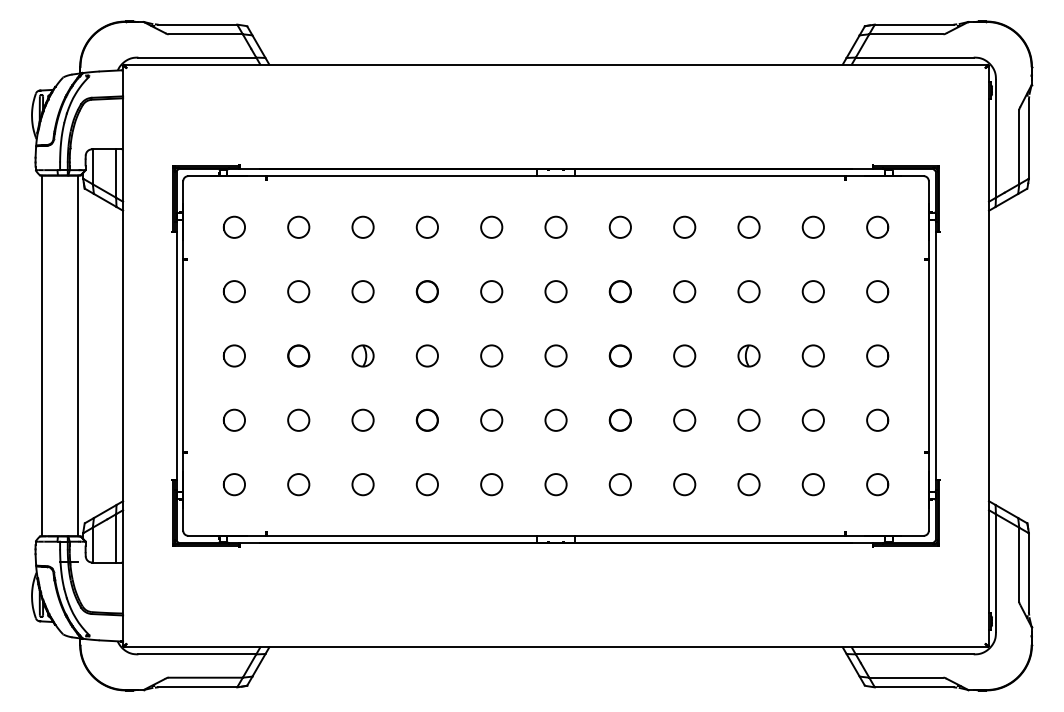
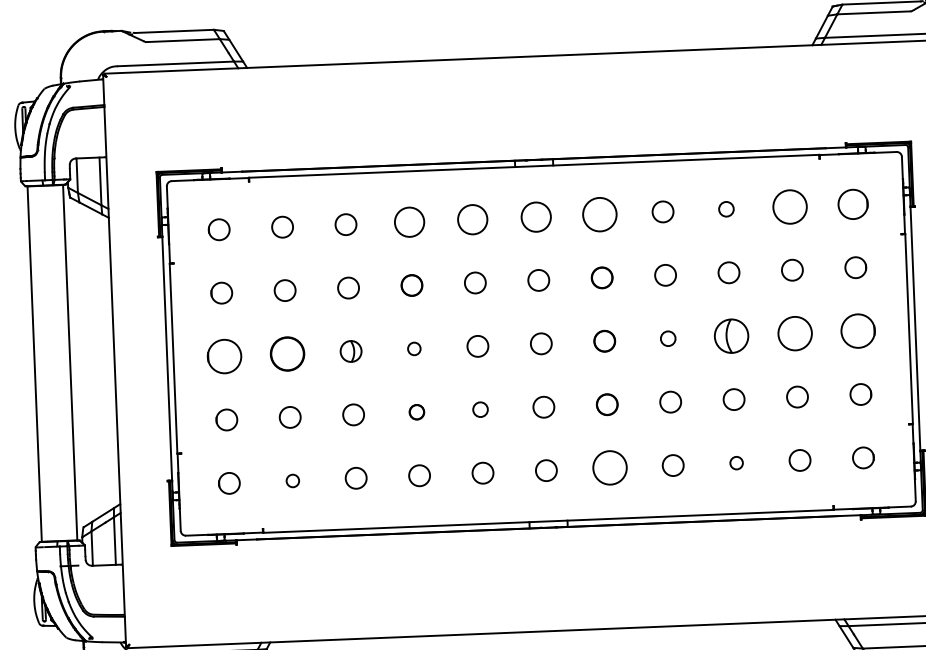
circle: (426, 226) -> (408, 221), size x1.4
circle: (491, 226) -> (472, 218), size x1.4
circle: (555, 226) -> (535, 216), size x1.4
circle: (619, 226) -> (598, 213), size x1.6
circle: (748, 226) -> (725, 208), size x0.7
circle: (812, 226) -> (788, 206), size x1.6
circle: (877, 226) -> (853, 203), size x1.4
circle: (233, 355) -> (223, 356), size x1.6
circle: (298, 355) -> (287, 353), size x1.6
circle: (426, 355) -> (413, 348), size x0.6
circle: (684, 355) -> (667, 338), size x0.7
part: (748, 355) -> (731, 335), size x1.6
circle: (812, 355) -> (794, 333), size x1.6
circle: (877, 355) -> (858, 330), size x1.6
circle: (426, 419) -> (416, 411), size x0.7
circle: (491, 419) -> (480, 408), size x0.7
circle: (298, 484) -> (292, 480), size x0.6
circle: (619, 484) -> (608, 468), size x1.6
circle: (748, 484) -> (736, 462), size x0.6

